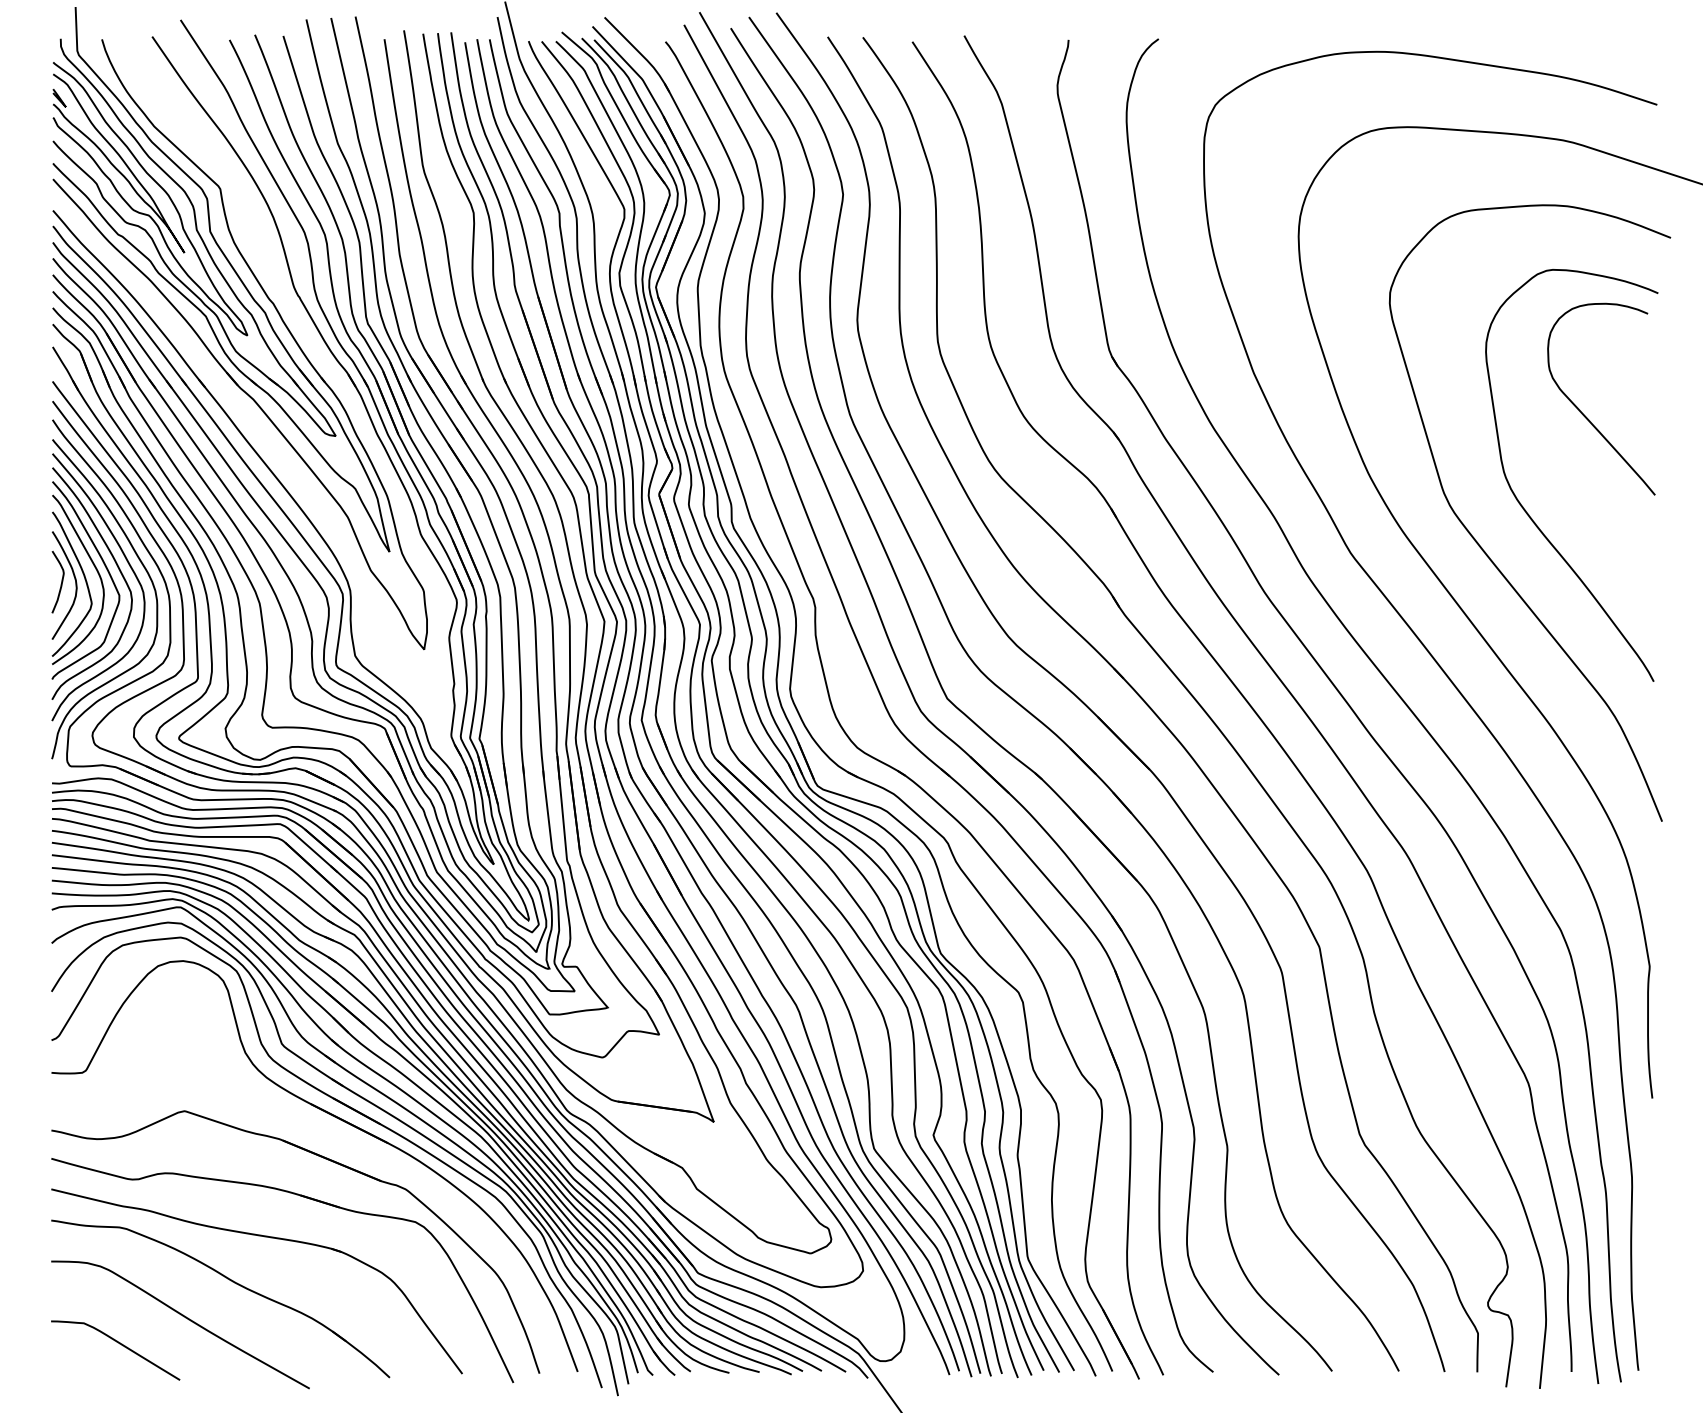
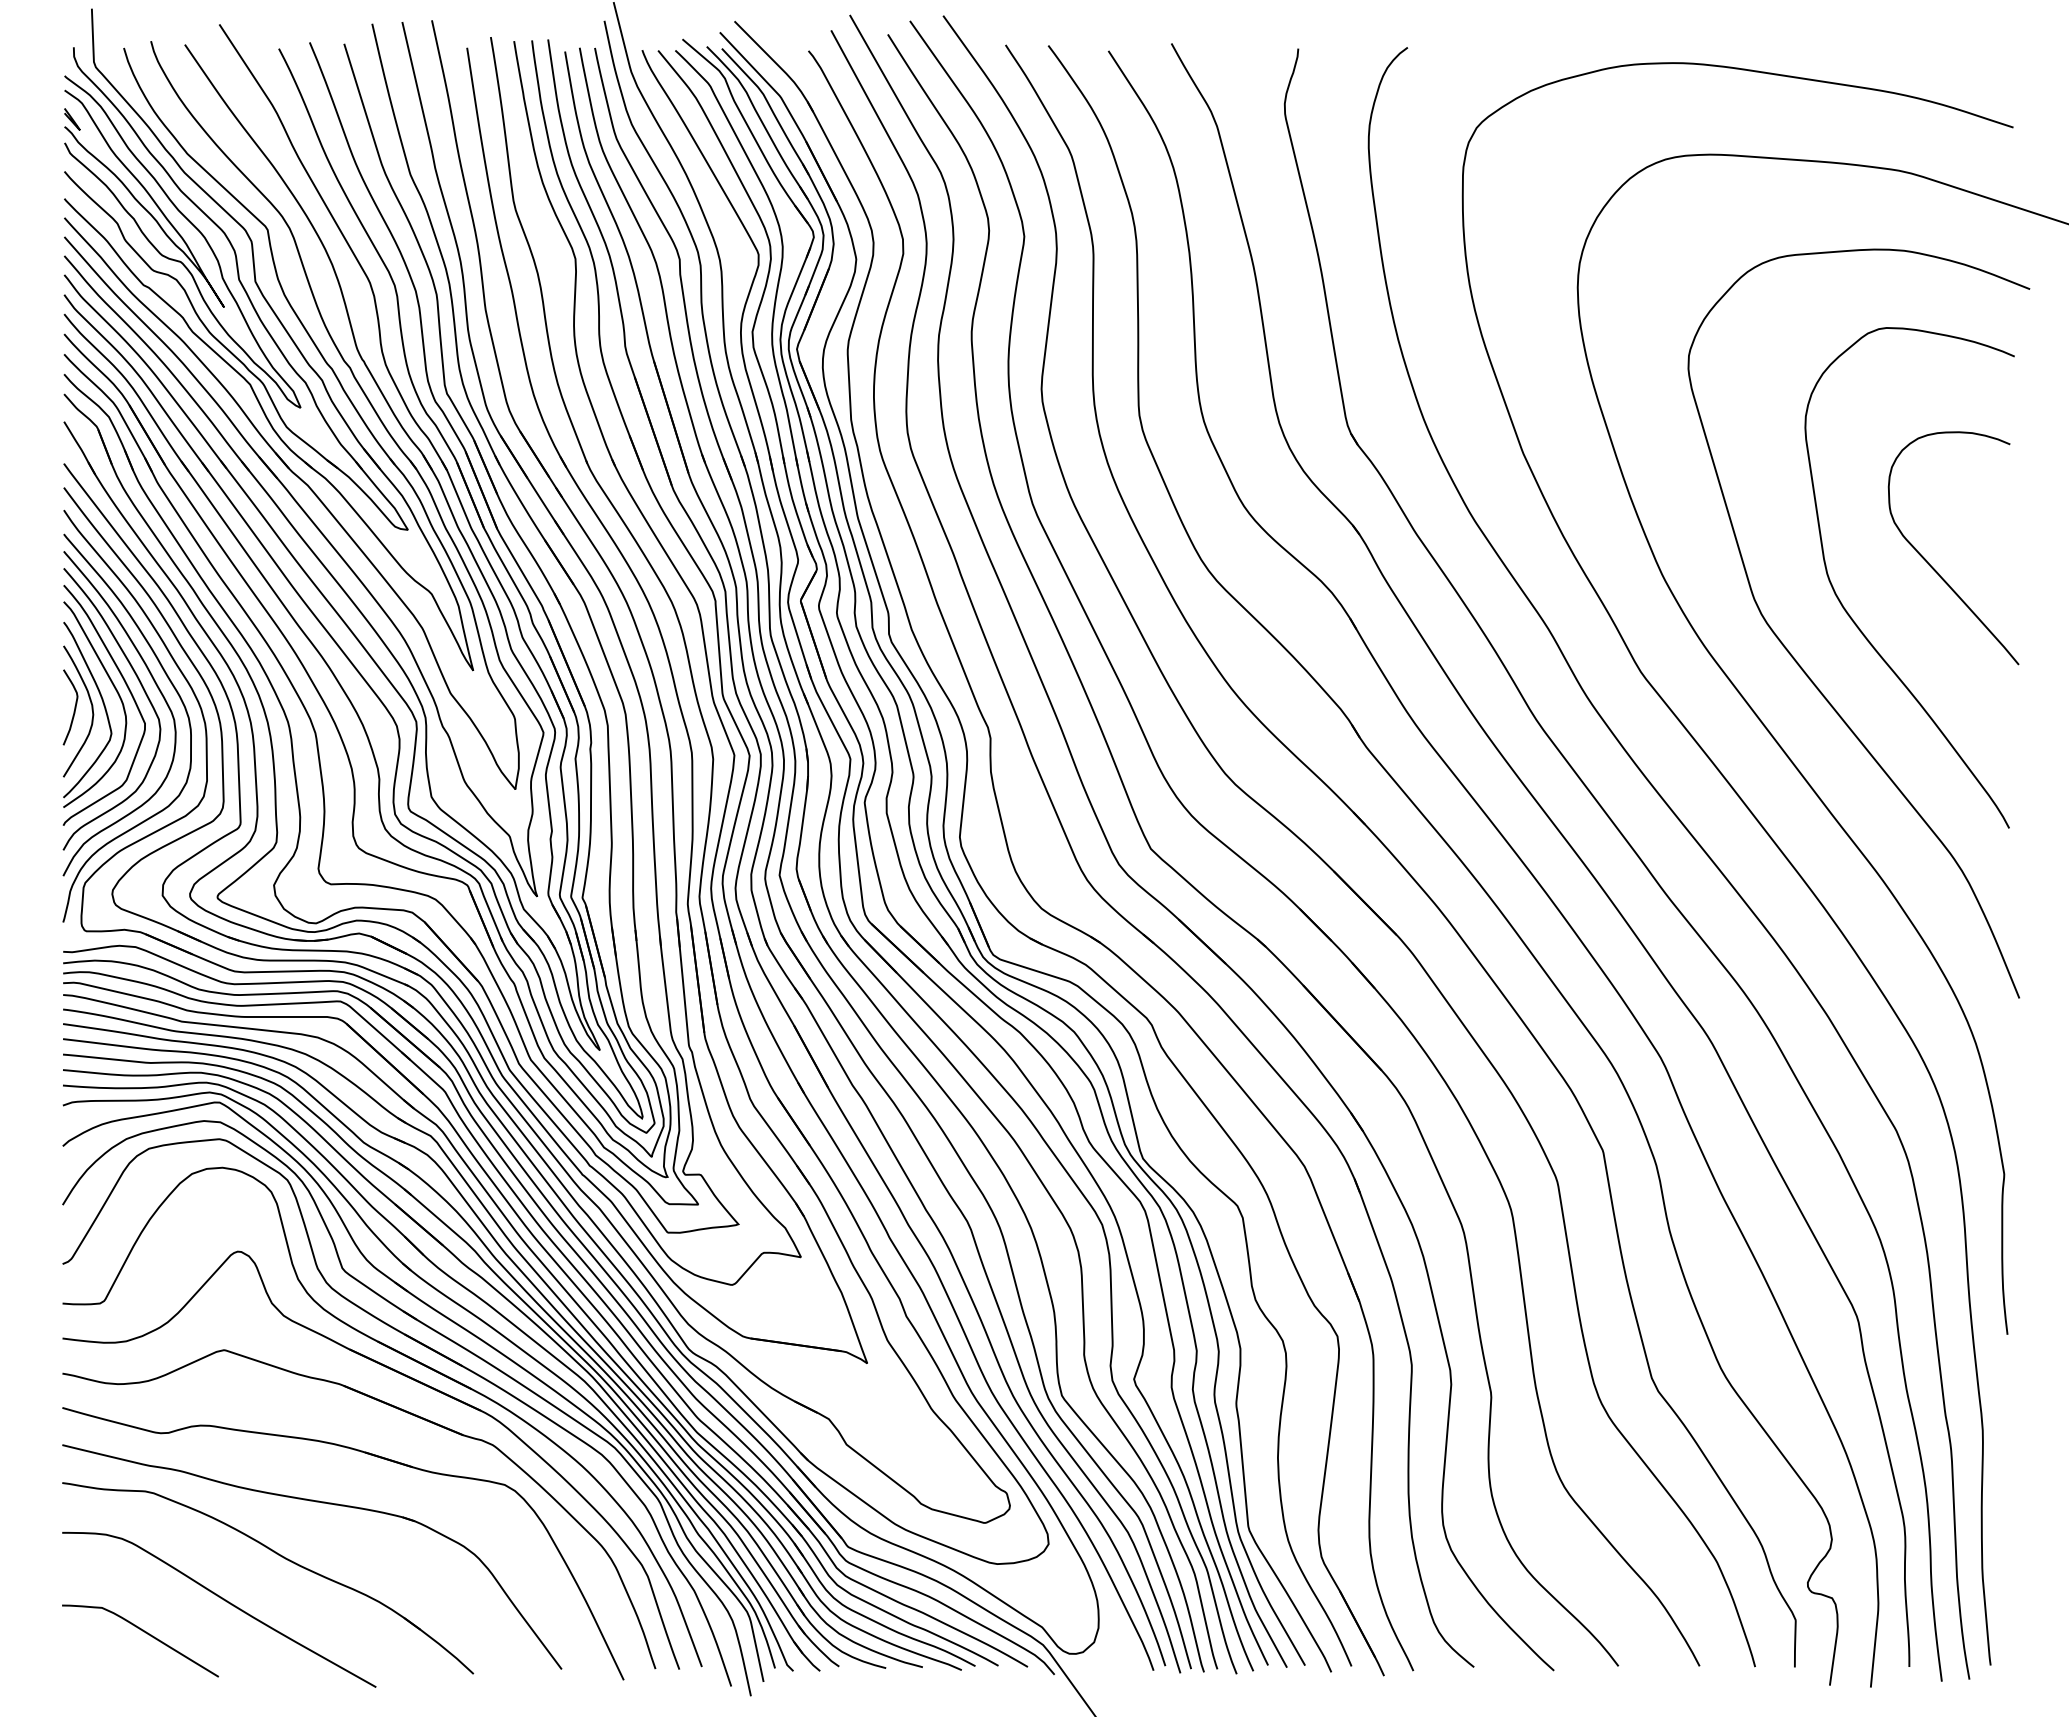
part: (235, 401) -> (286, 487), added
curve: (1584, 415) -> (1933, 567), moved
part: (334, 1133) -> (406, 1377), added

